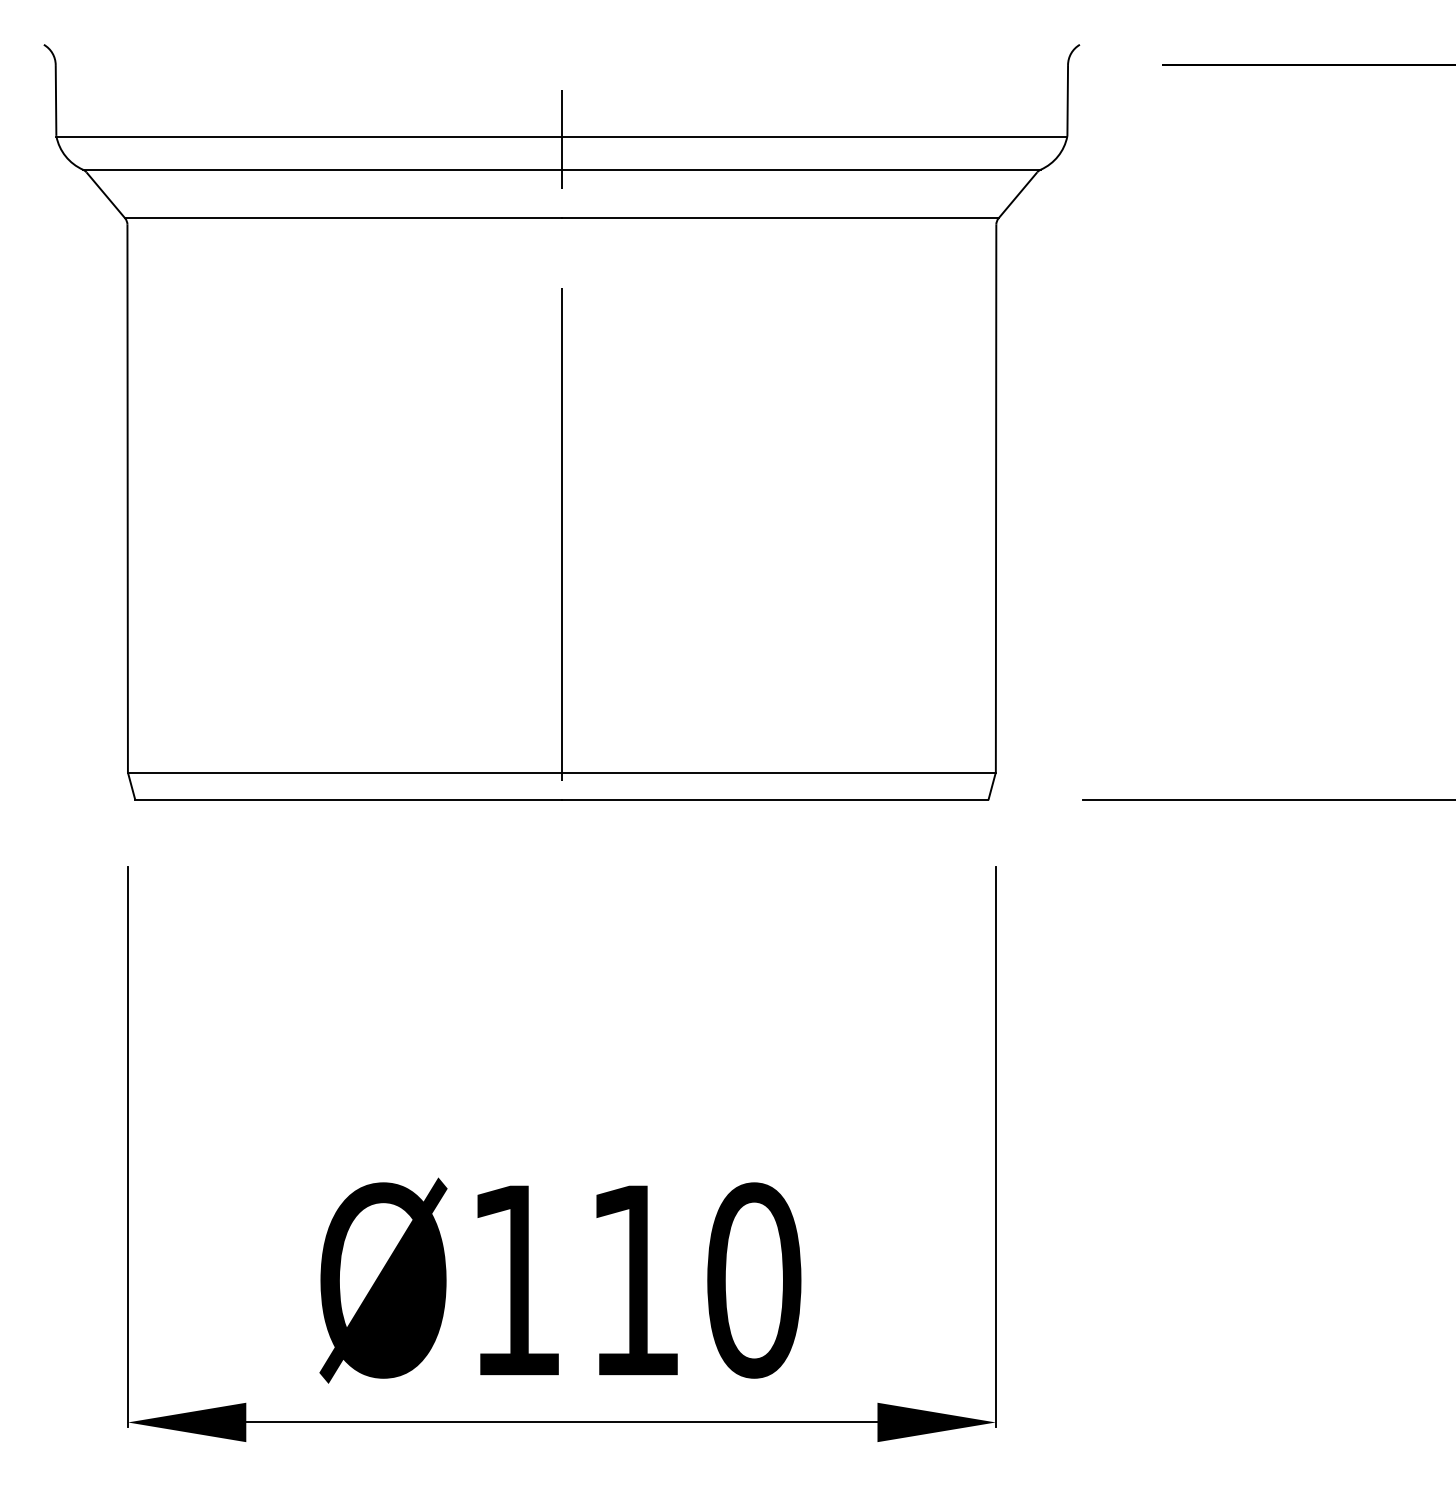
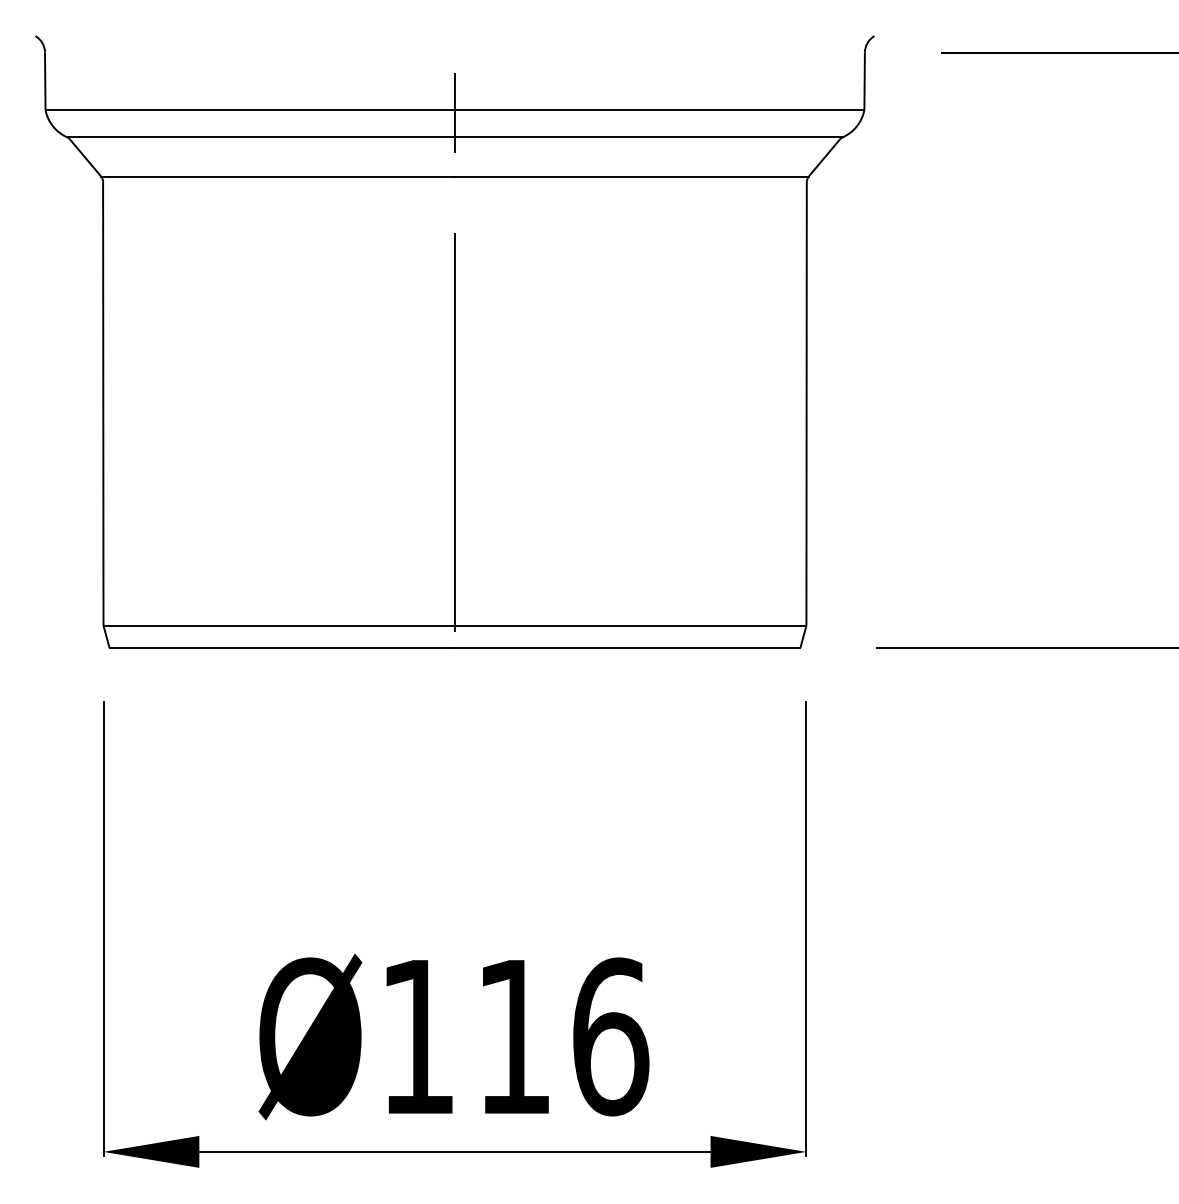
text: (753, 1279) -> (610, 1036), Ø110 -> Ø116

